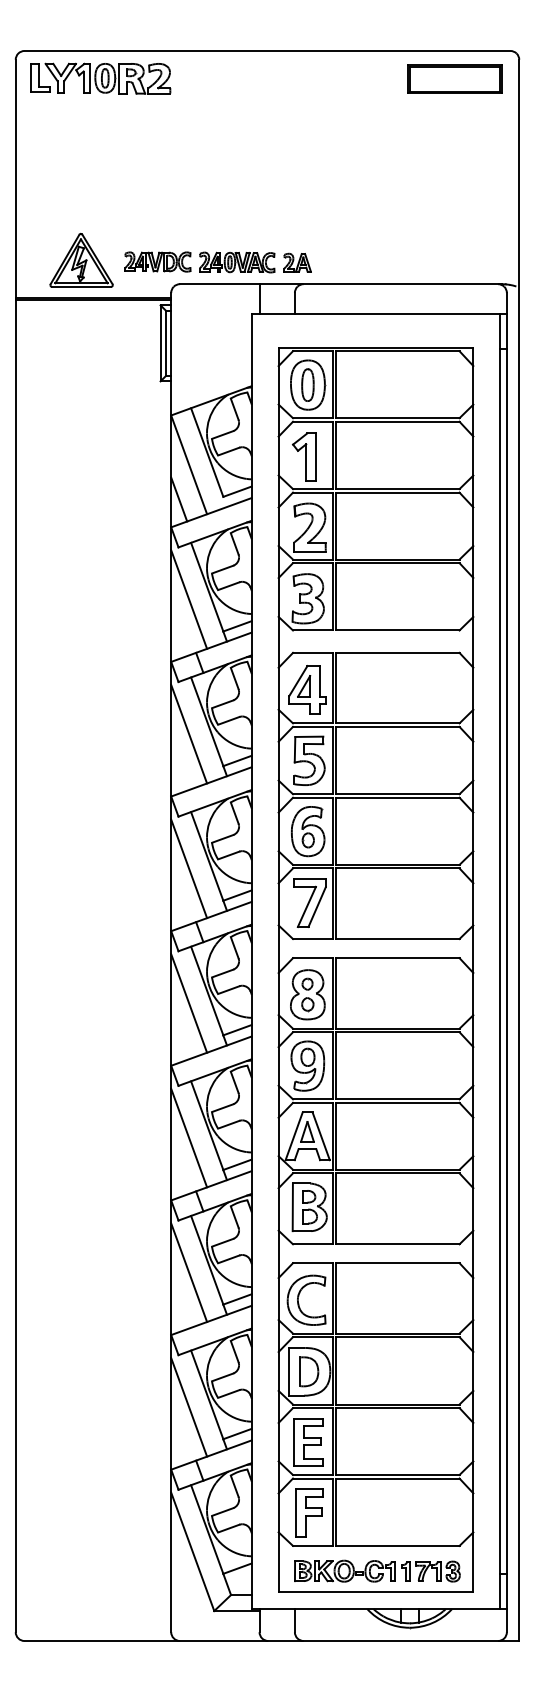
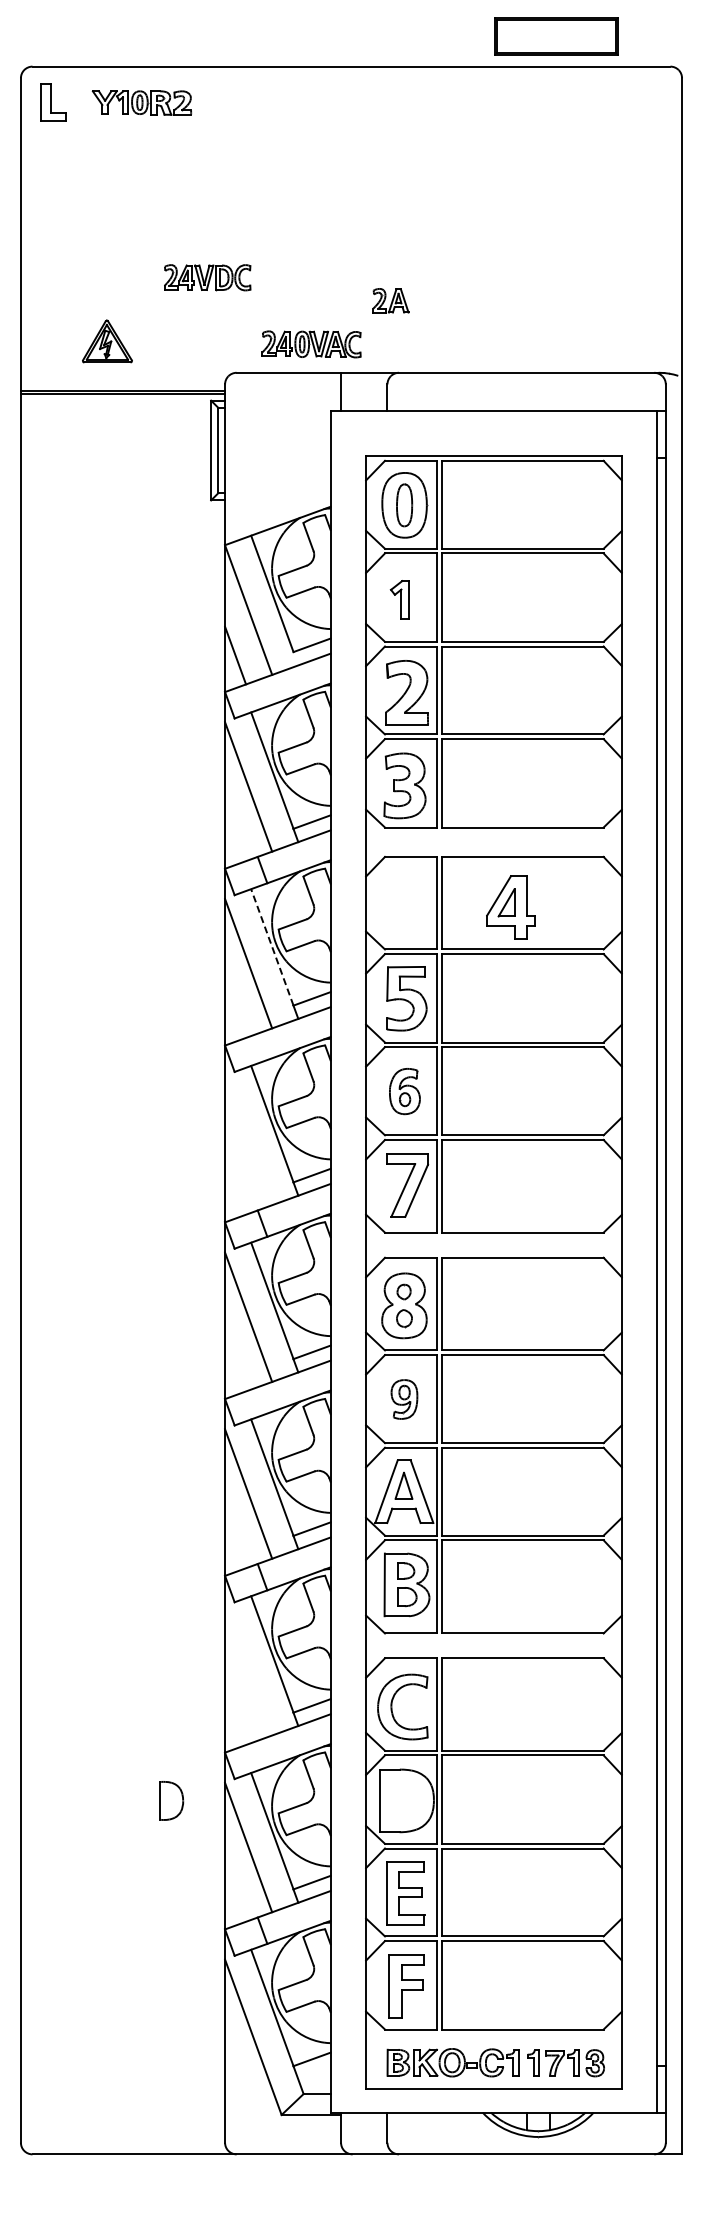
part: (107, 78) -> (141, 102), size x0.6
part: (454, 79) -> (556, 36), moved
part: (81, 260) -> (107, 341), size x0.6
part: (157, 261) -> (207, 277), moved
part: (297, 262) -> (390, 300), moved
part: (304, 456) -> (399, 599), size x0.6
part: (307, 689) -> (510, 907), moved
line: (207, 721) -> (272, 947), solid -> dashed
part: (307, 831) -> (404, 1091), size x0.7
line: (189, 868) -> (248, 1140), removed
part: (307, 1066) -> (404, 1399), size x0.6
line: (189, 1272) -> (248, 1670), removed
part: (309, 1371) -> (171, 1800), moved

